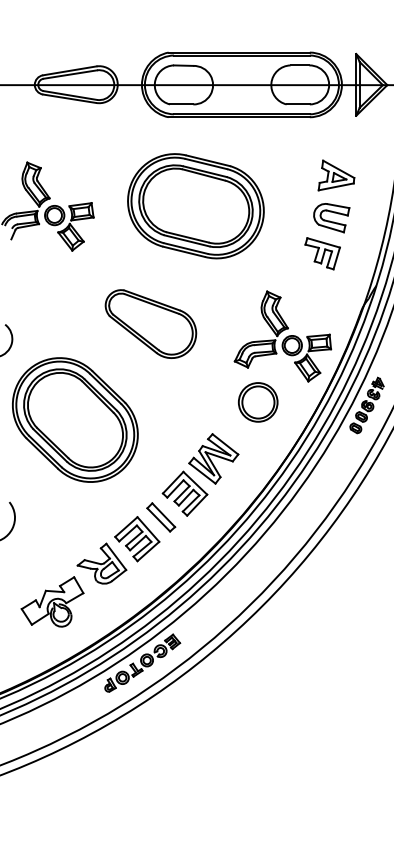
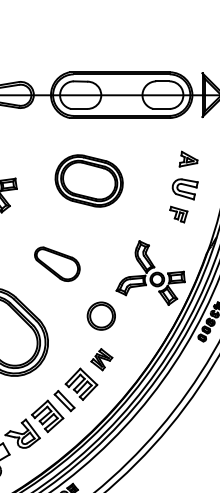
part: (336, 175) -> (188, 159), size x0.7
part: (195, 206) -> (88, 181), size x0.7
part: (322, 253) -> (178, 214), size x0.7
part: (150, 323) -> (57, 263), size x0.7
part: (258, 402) -> (101, 316), moved
part: (213, 458) -> (101, 359), size x0.6

